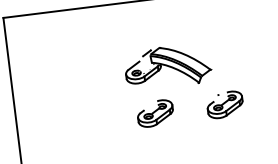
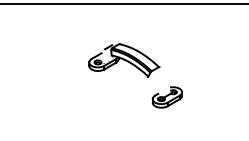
part: (154, 113) -> (108, 97), removed

